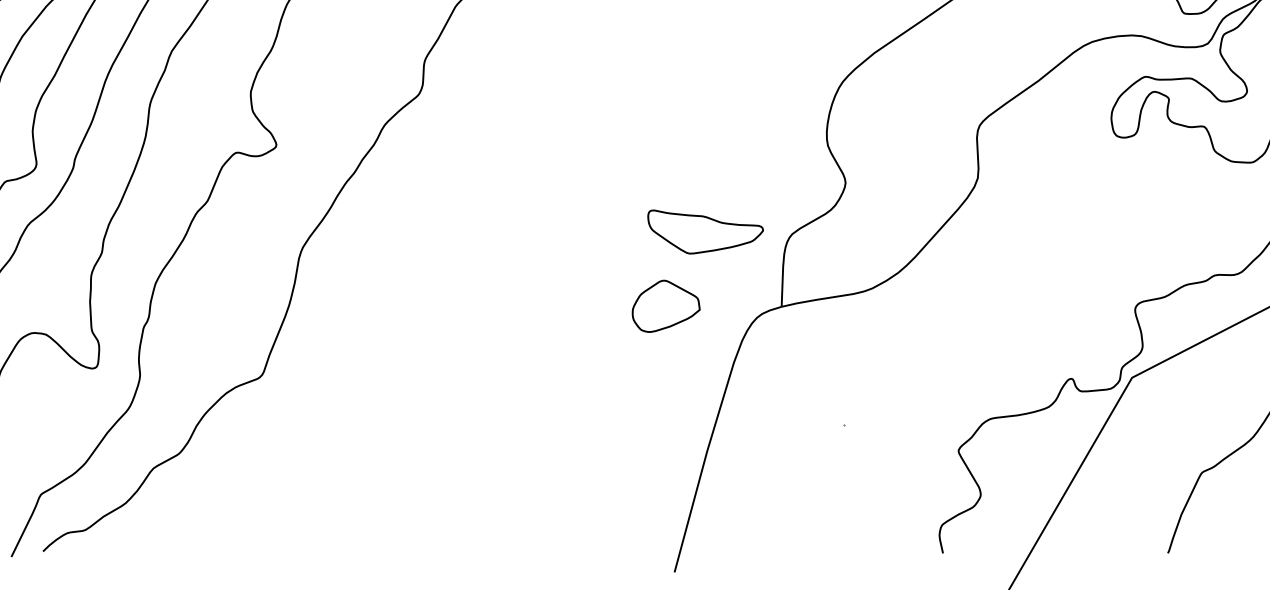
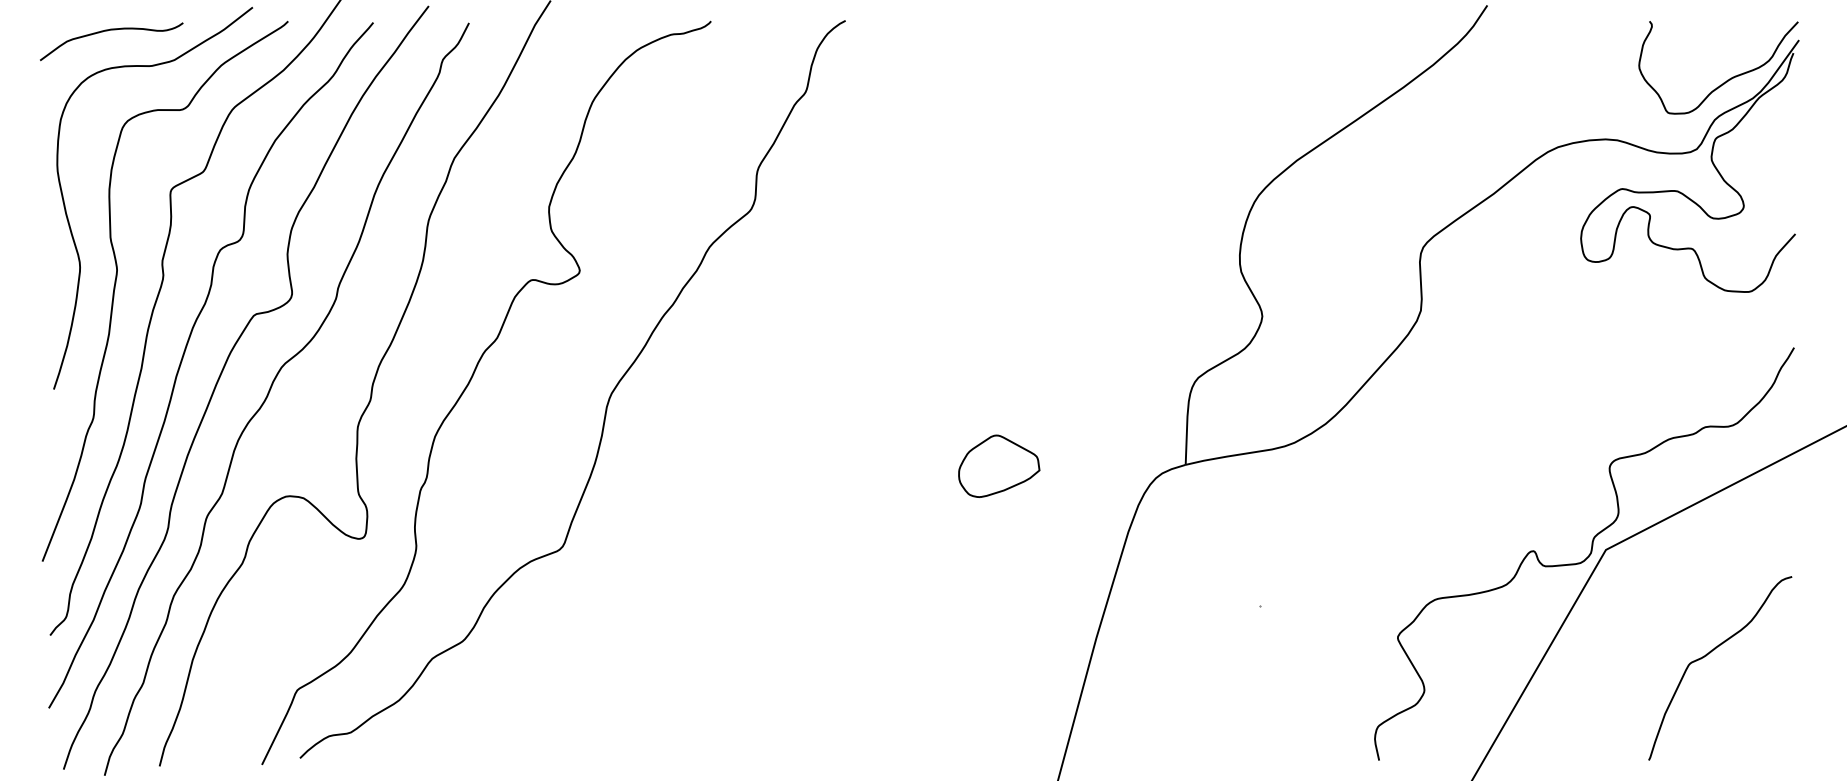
part: (705, 231) -> (1094, 374), removed
part: (666, 305) -> (999, 465), moved

